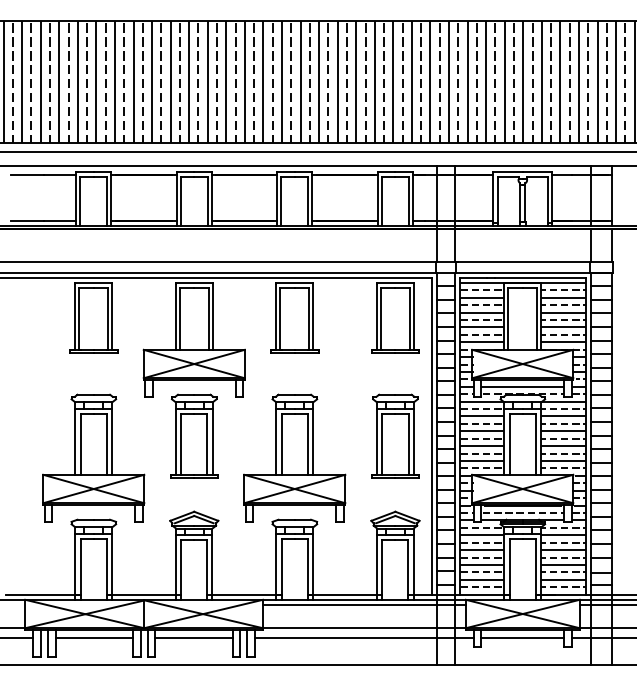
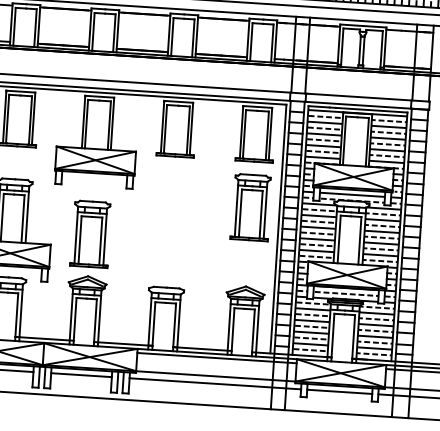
part: (194, 435) -> (91, 233), moved
part: (395, 435) -> (251, 206), moved
part: (294, 457) -> (169, 238), removed

